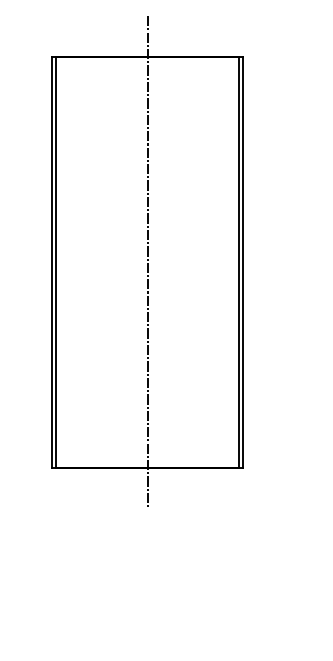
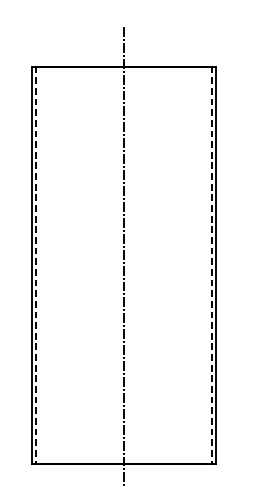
line: (56, 262) -> (35, 265), solid -> dashed
line: (238, 262) -> (212, 265), solid -> dashed

